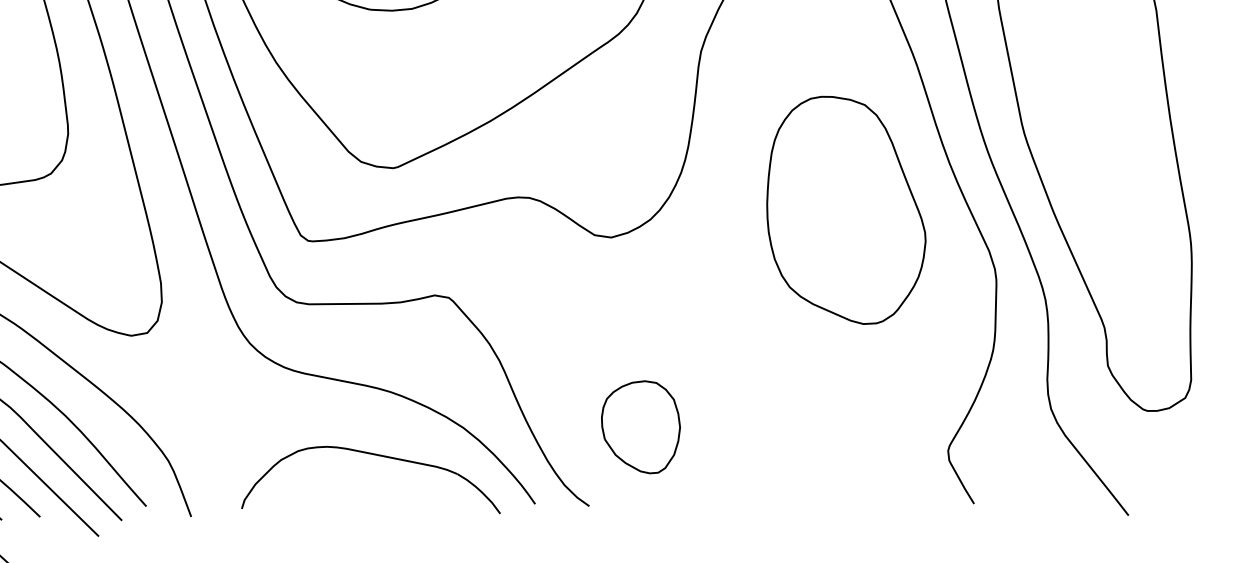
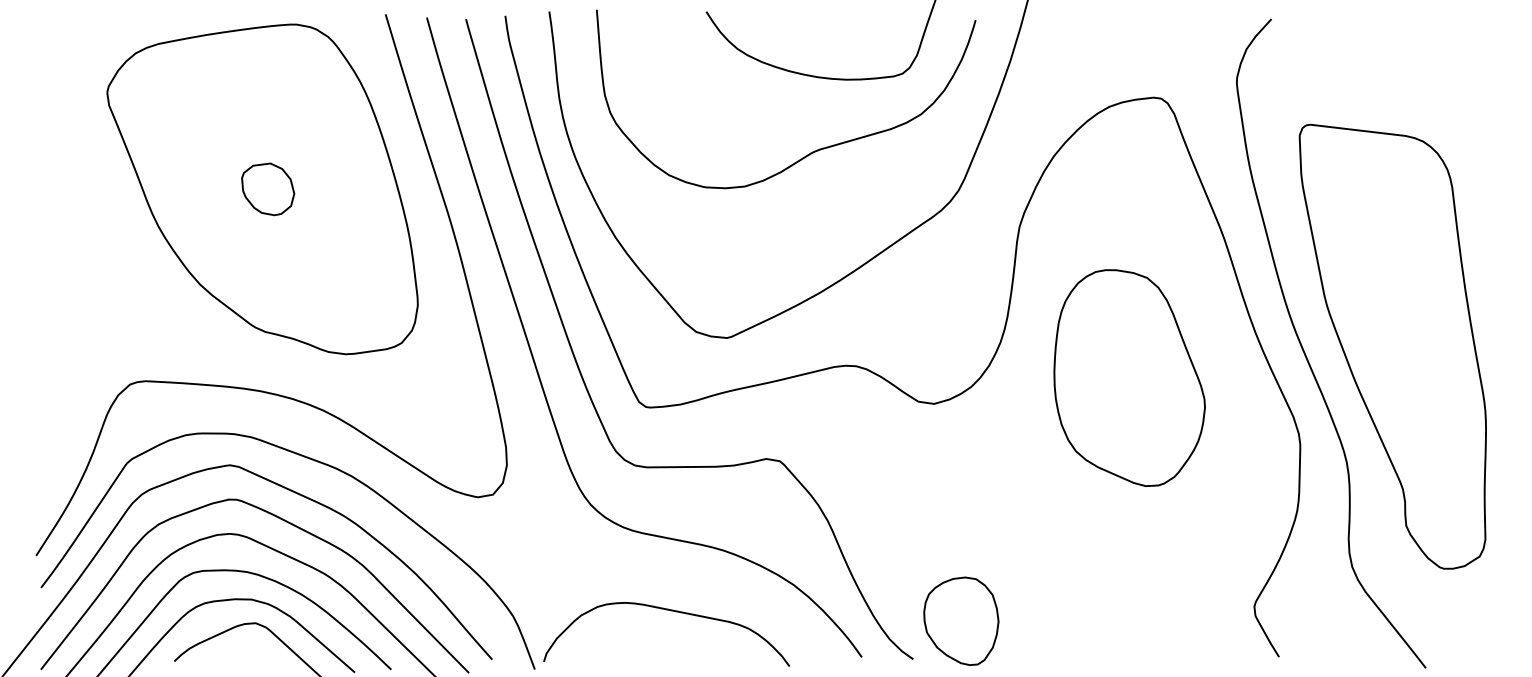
part: (846, 209) -> (1129, 377), moved
part: (641, 426) -> (961, 620), moved
part: (374, 455) -> (670, 611), moved

